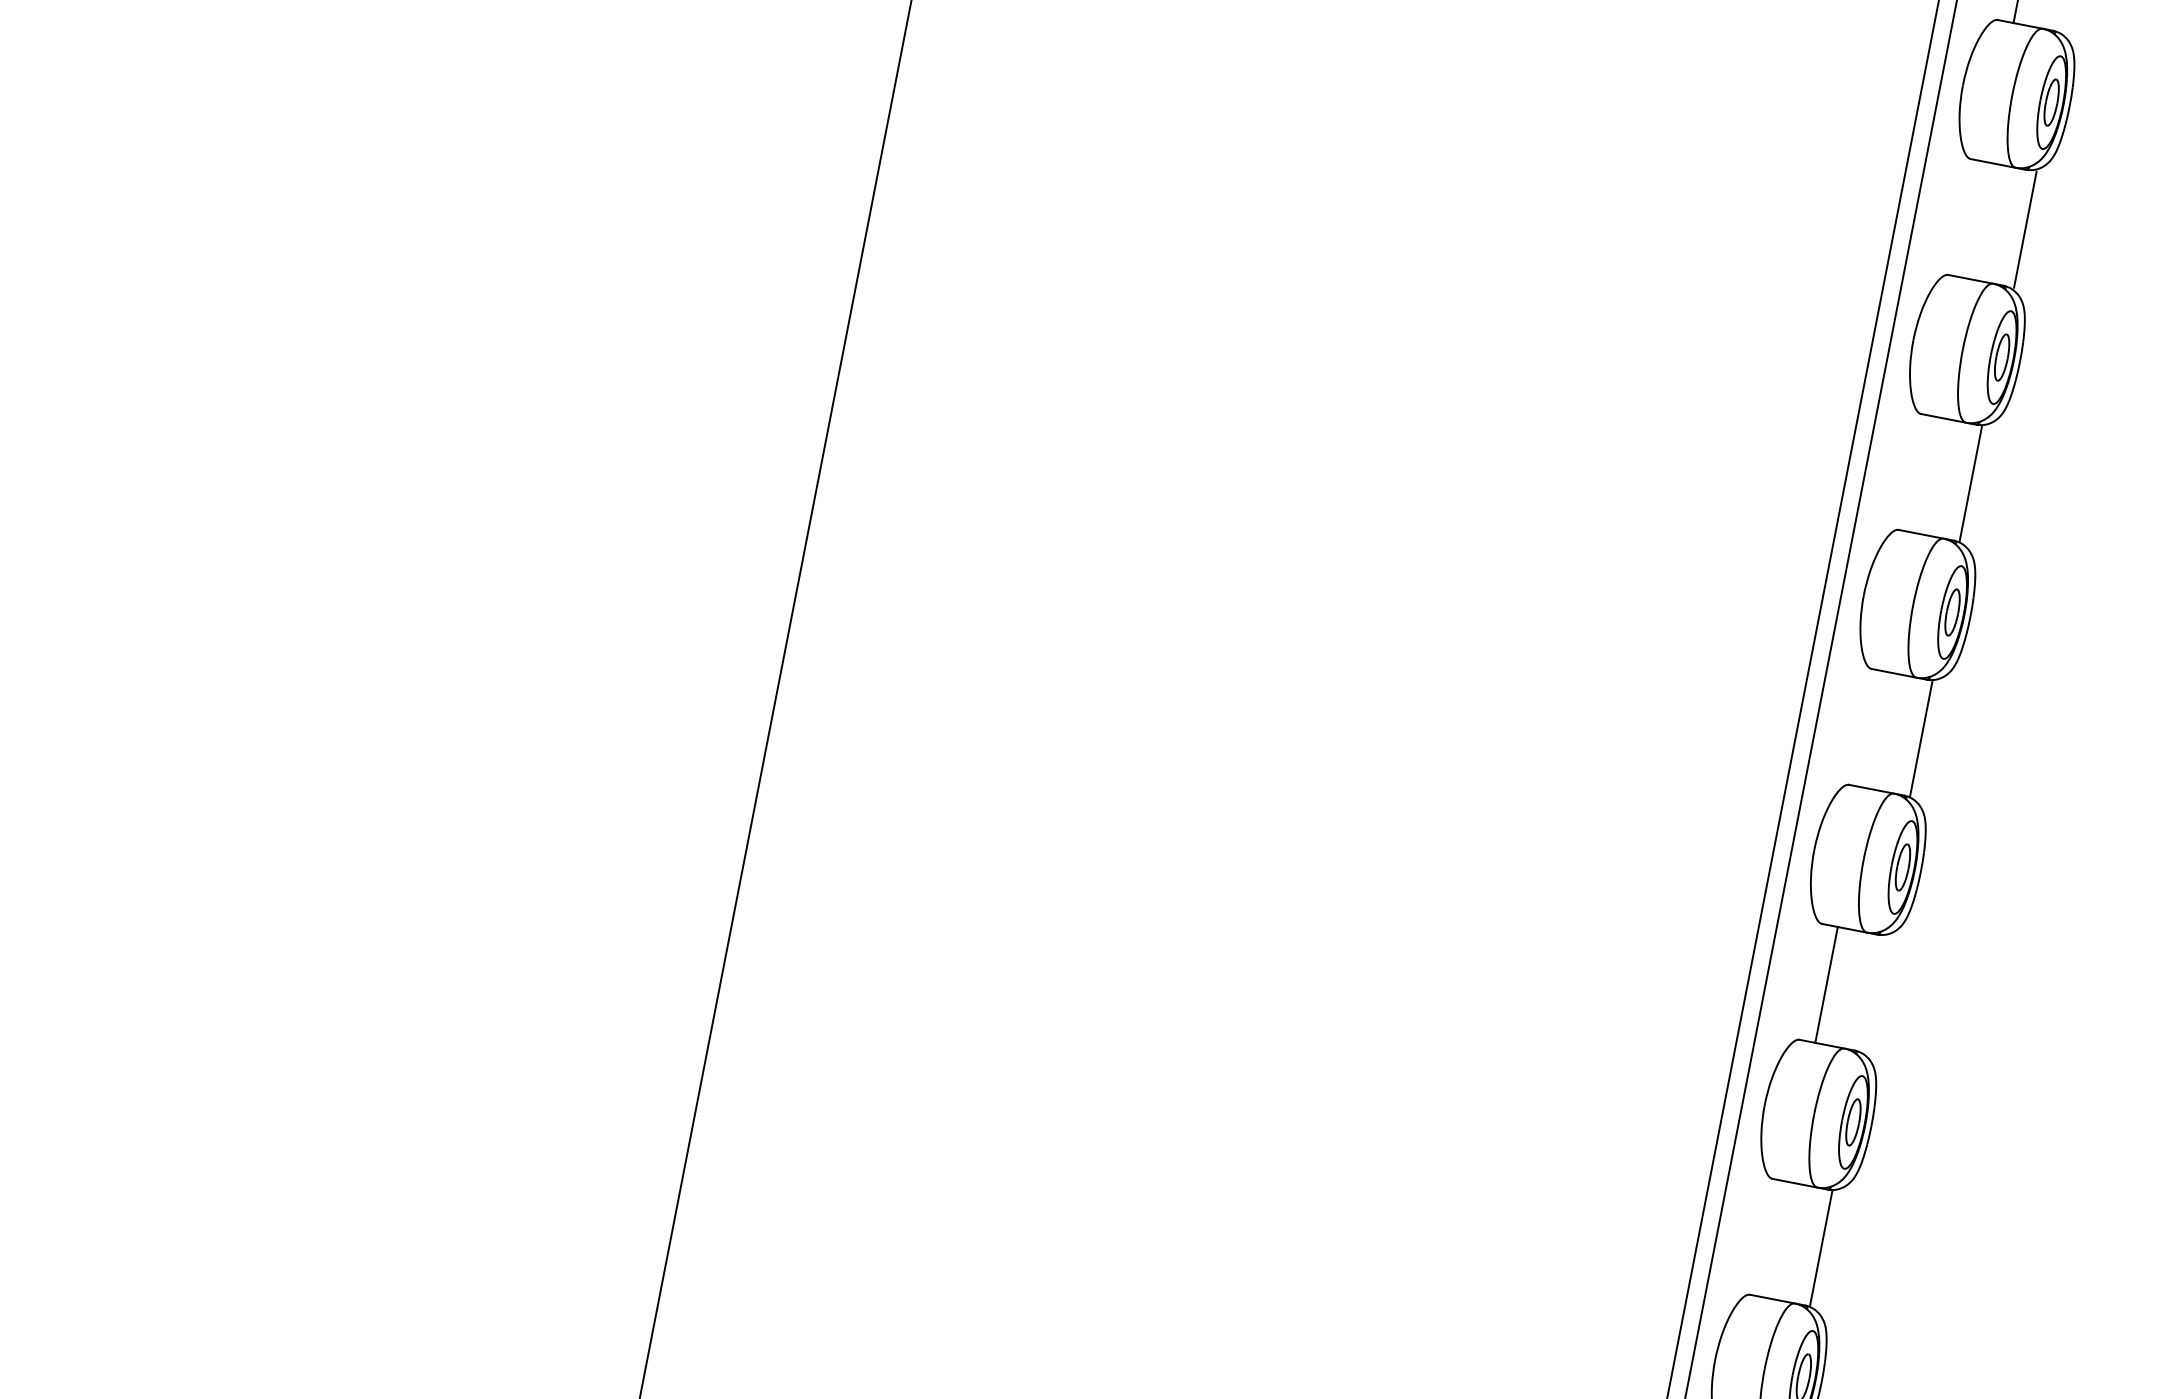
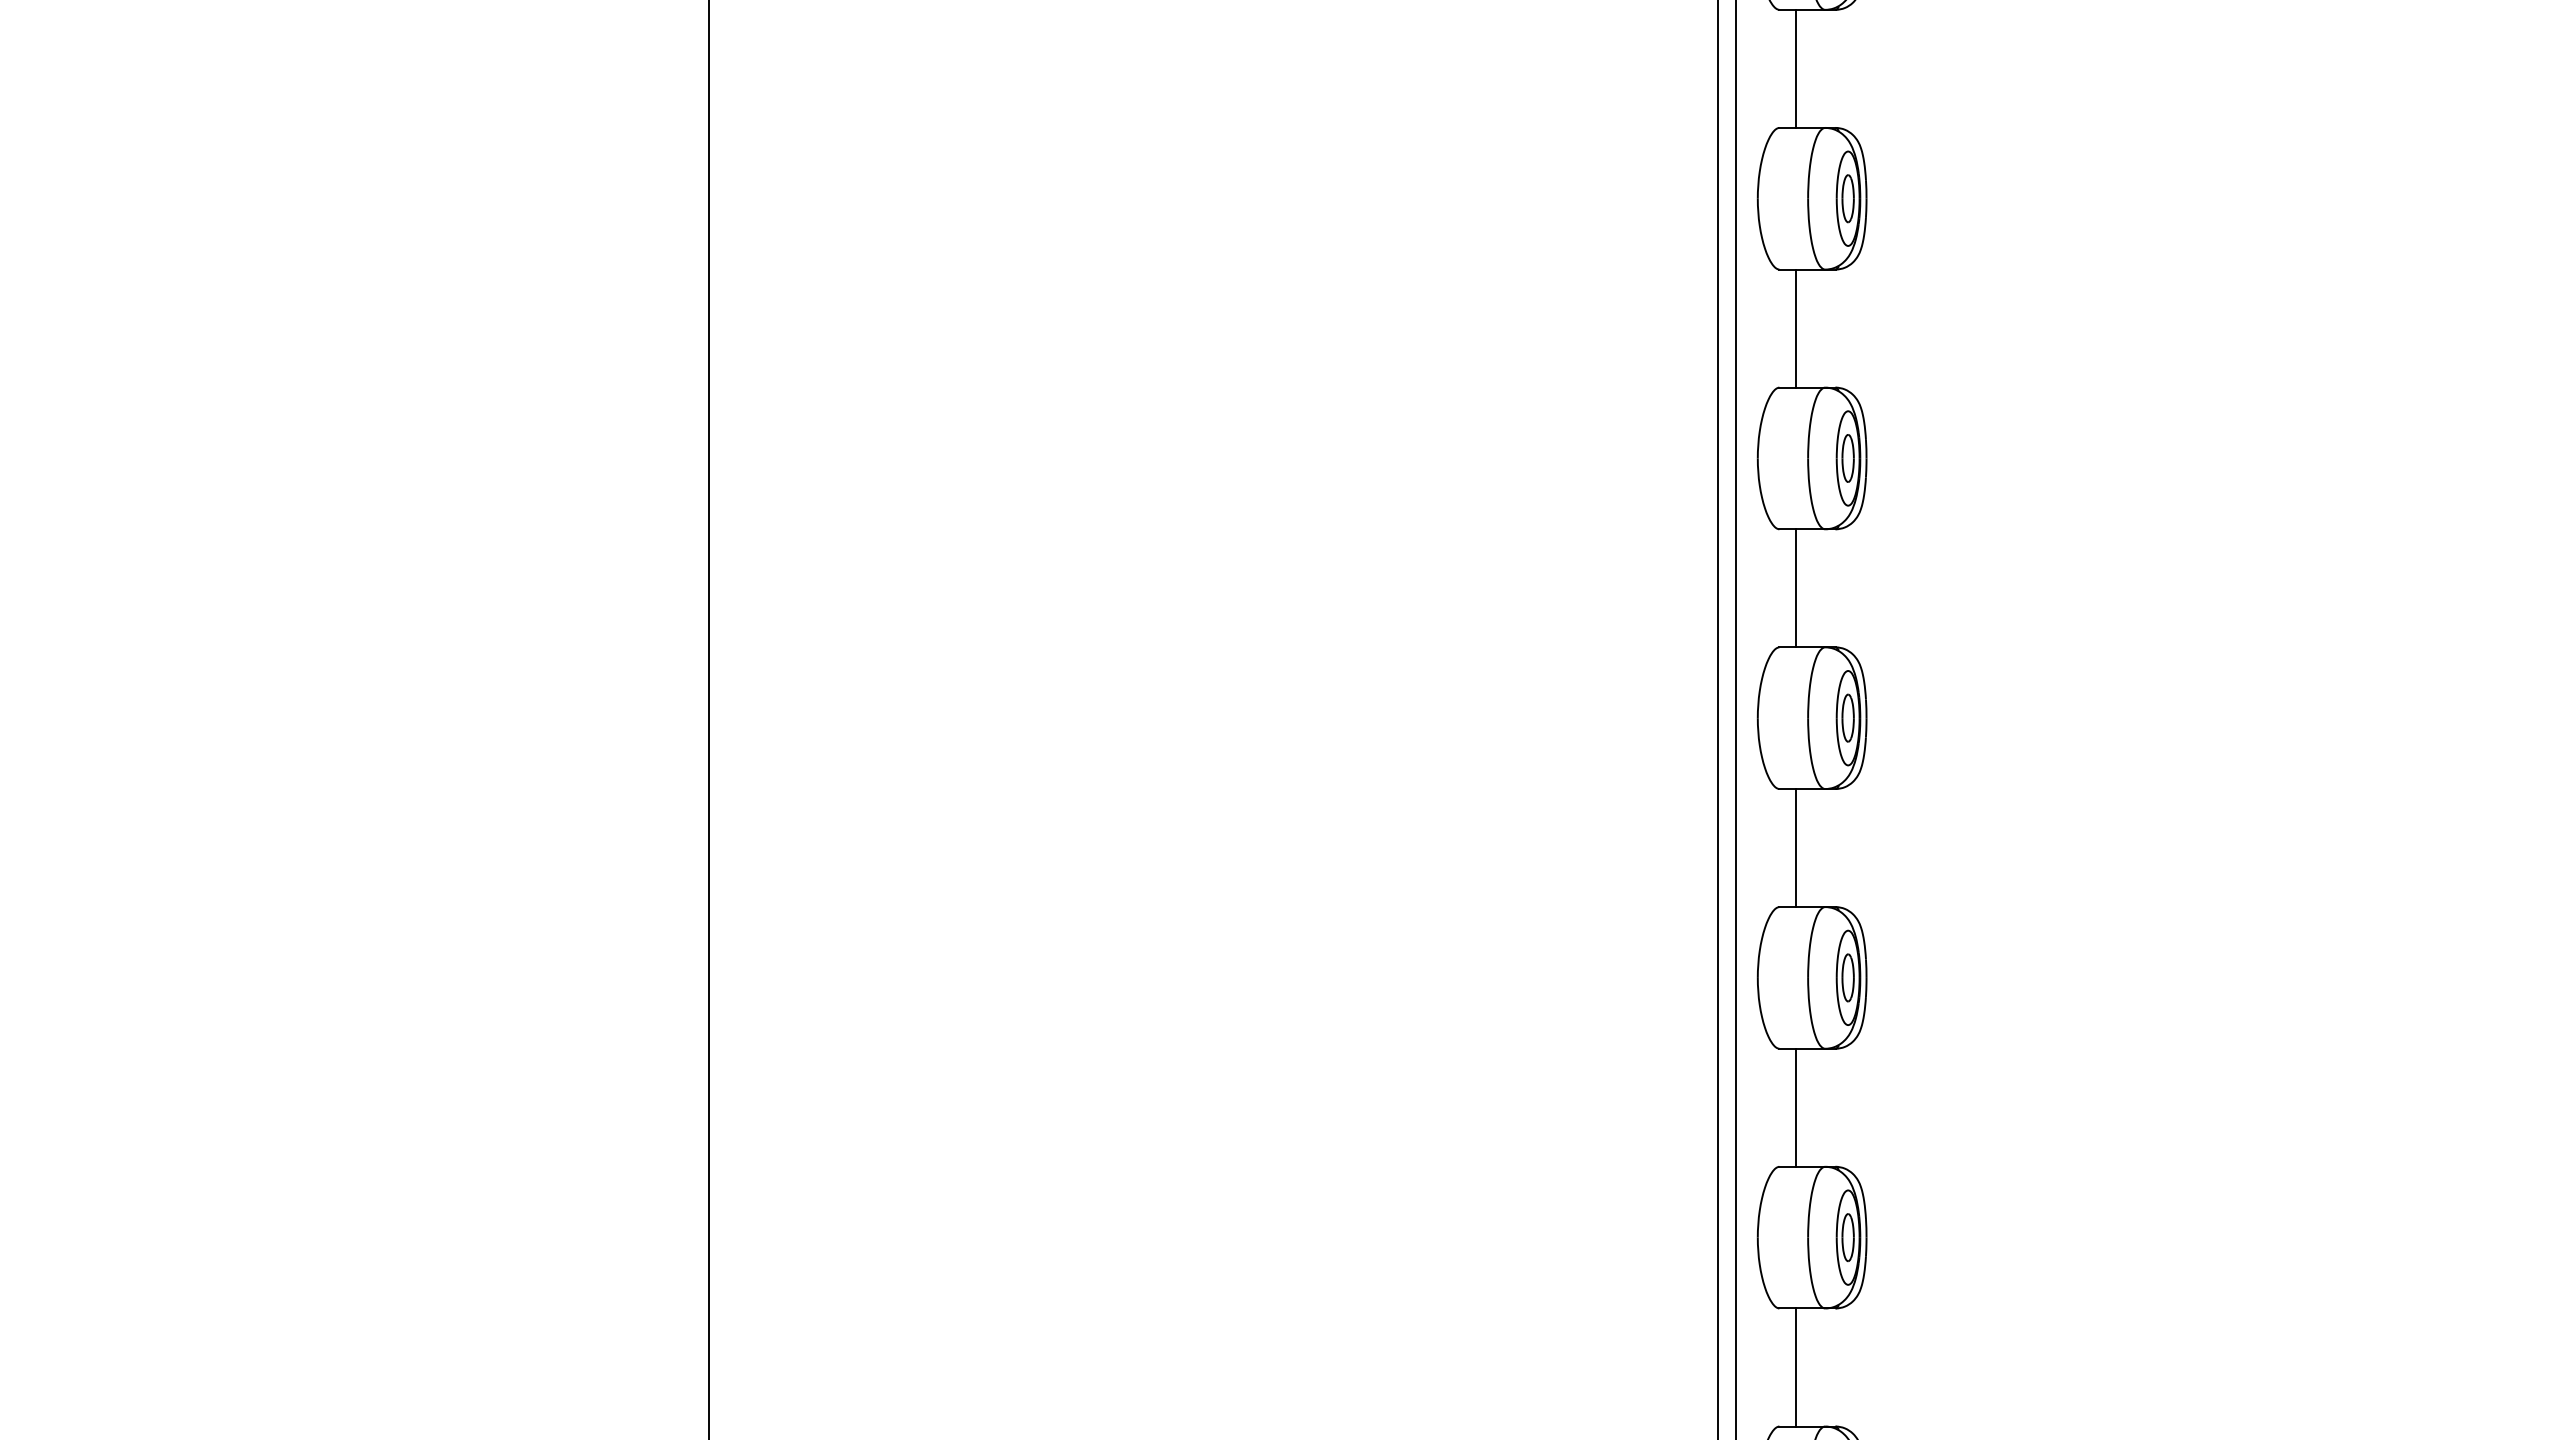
line: (2025, 229) -> (1795, 68), moved
line: (1970, 483) -> (1795, 328), moved
line: (1921, 738) -> (1795, 588), moved
line: (1821, 1248) -> (1795, 1107), moved

